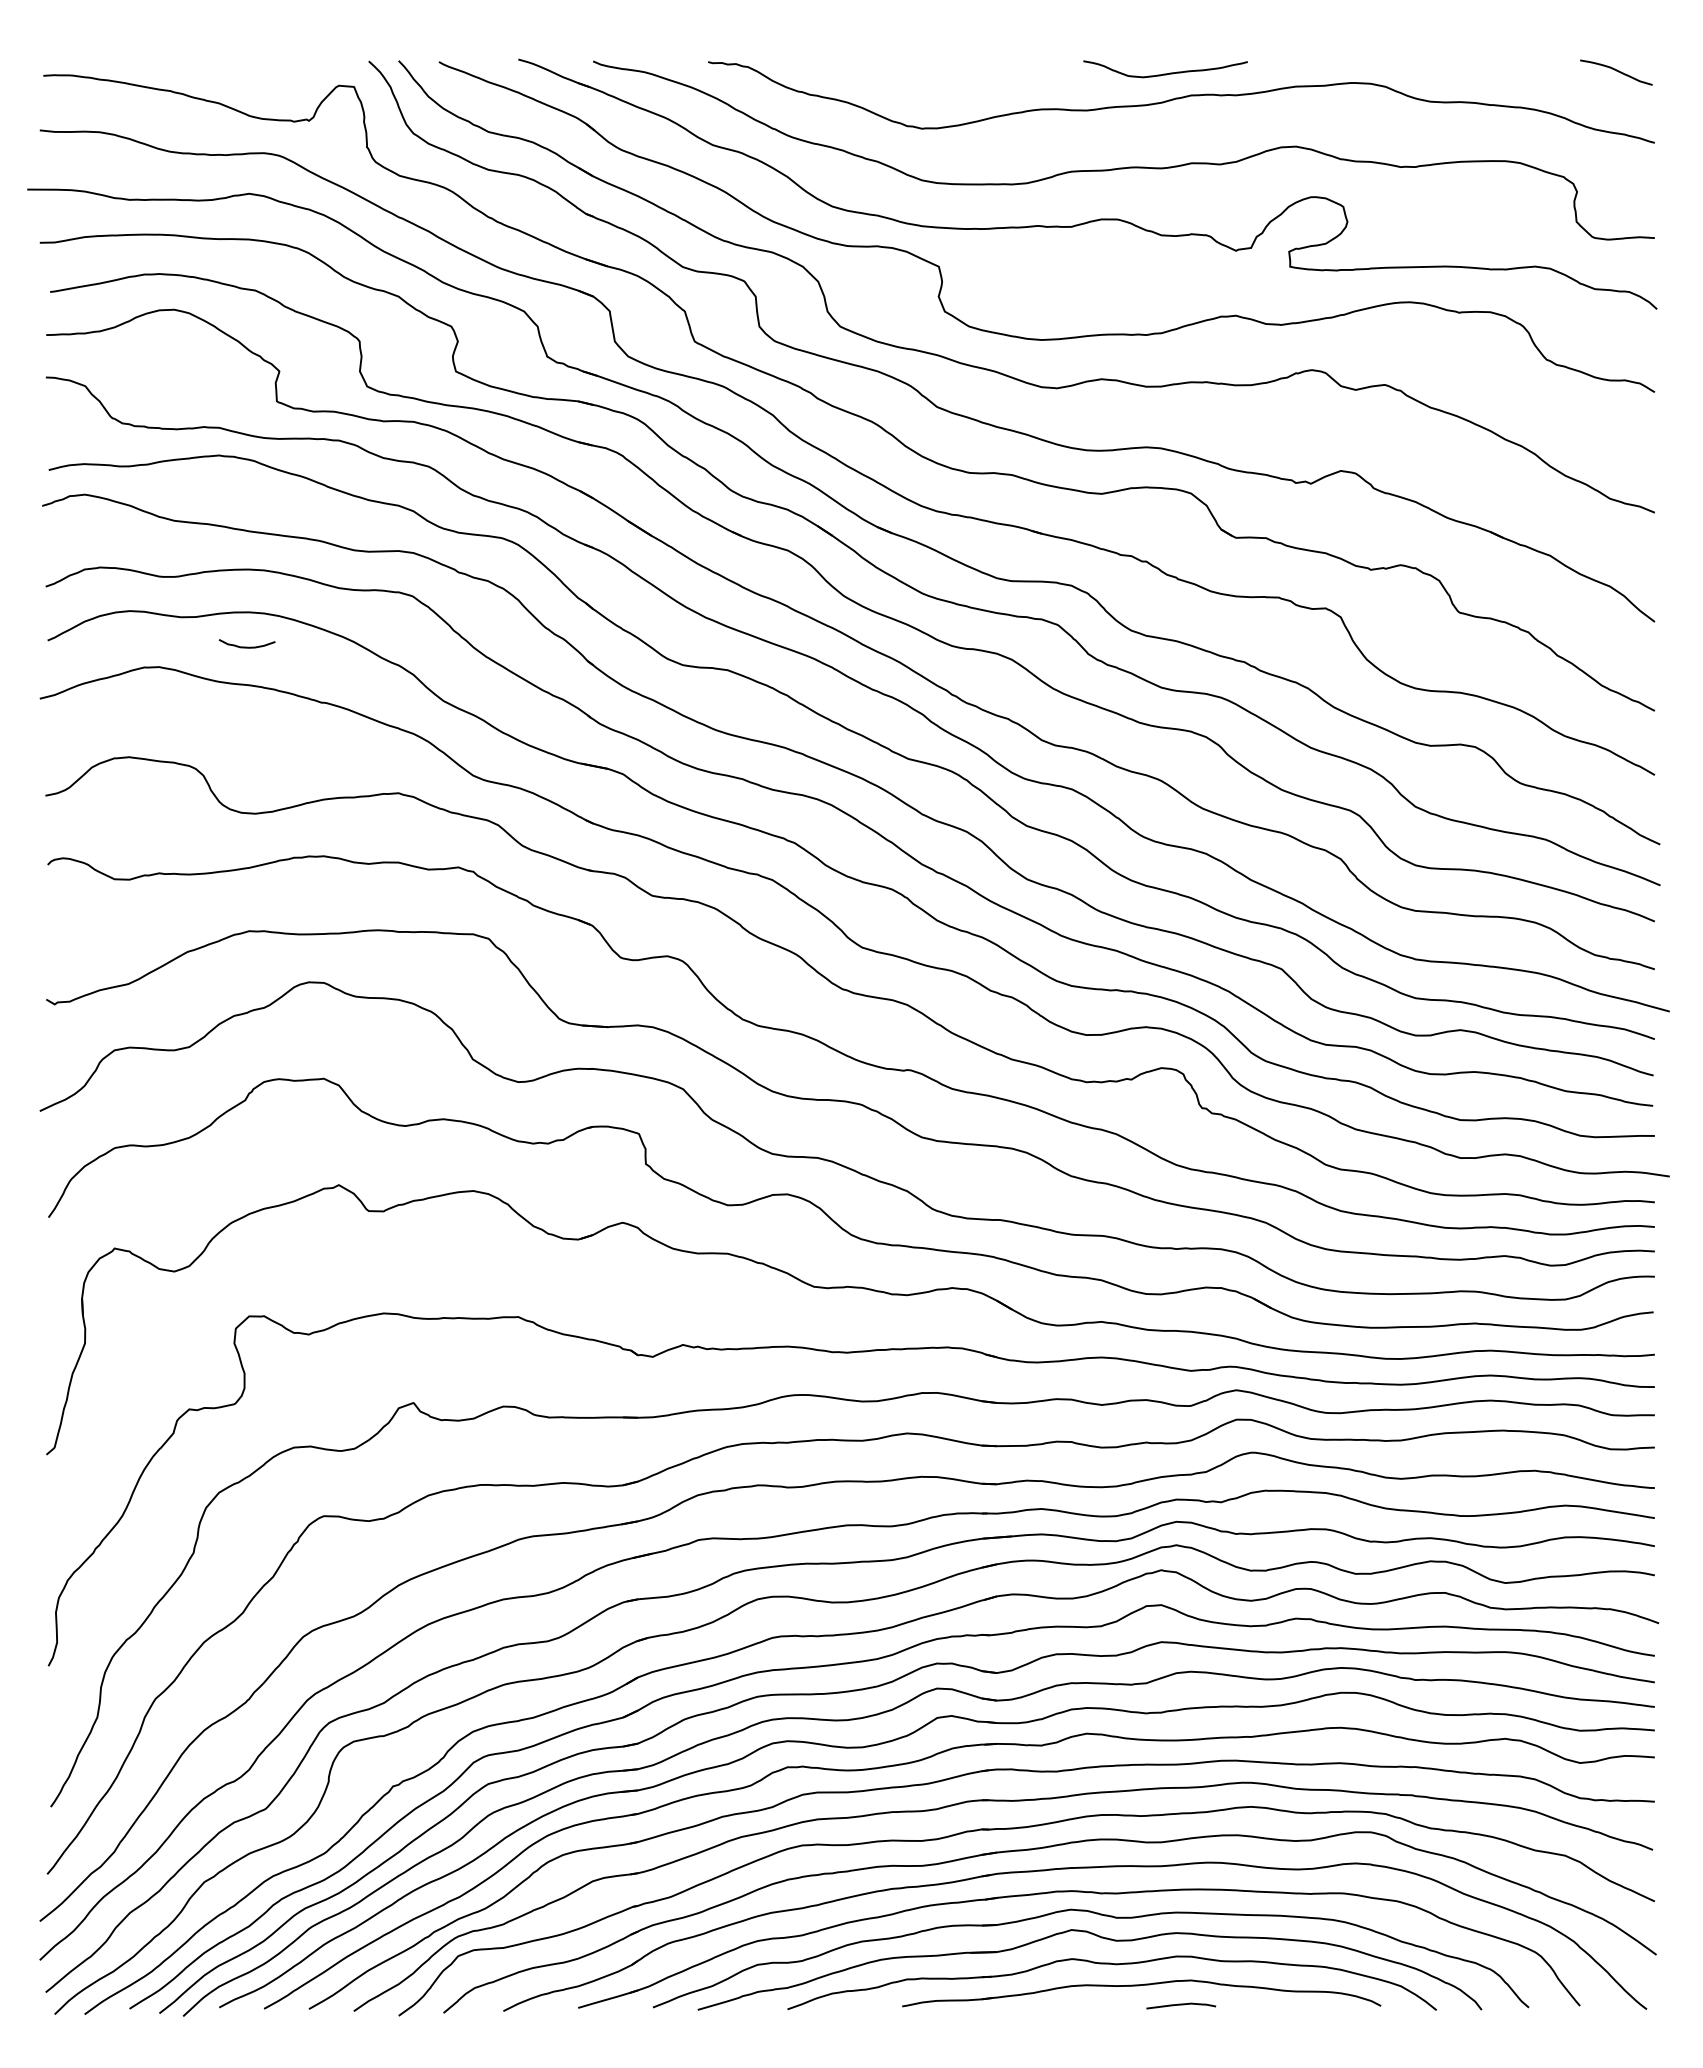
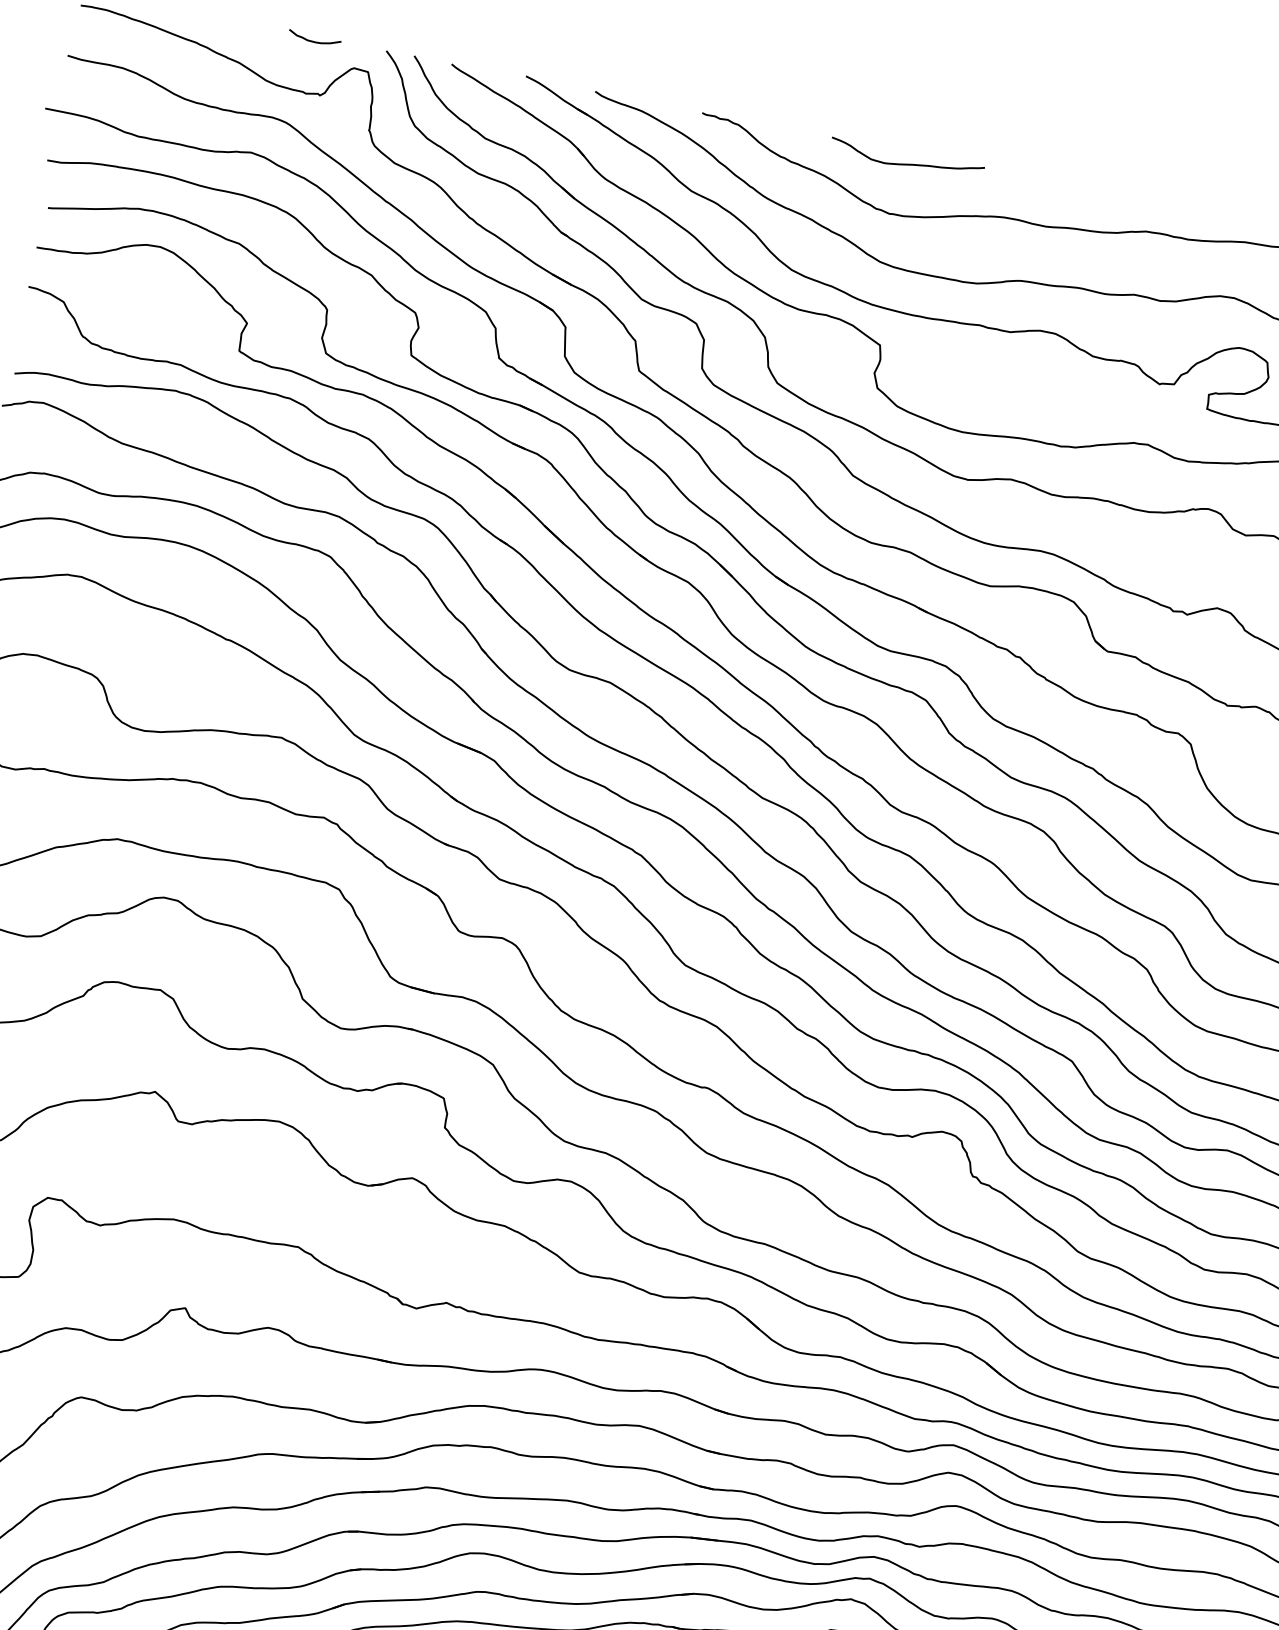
curve: (1165, 73) -> (906, 163), moved
curve: (247, 646) -> (314, 40), moved

